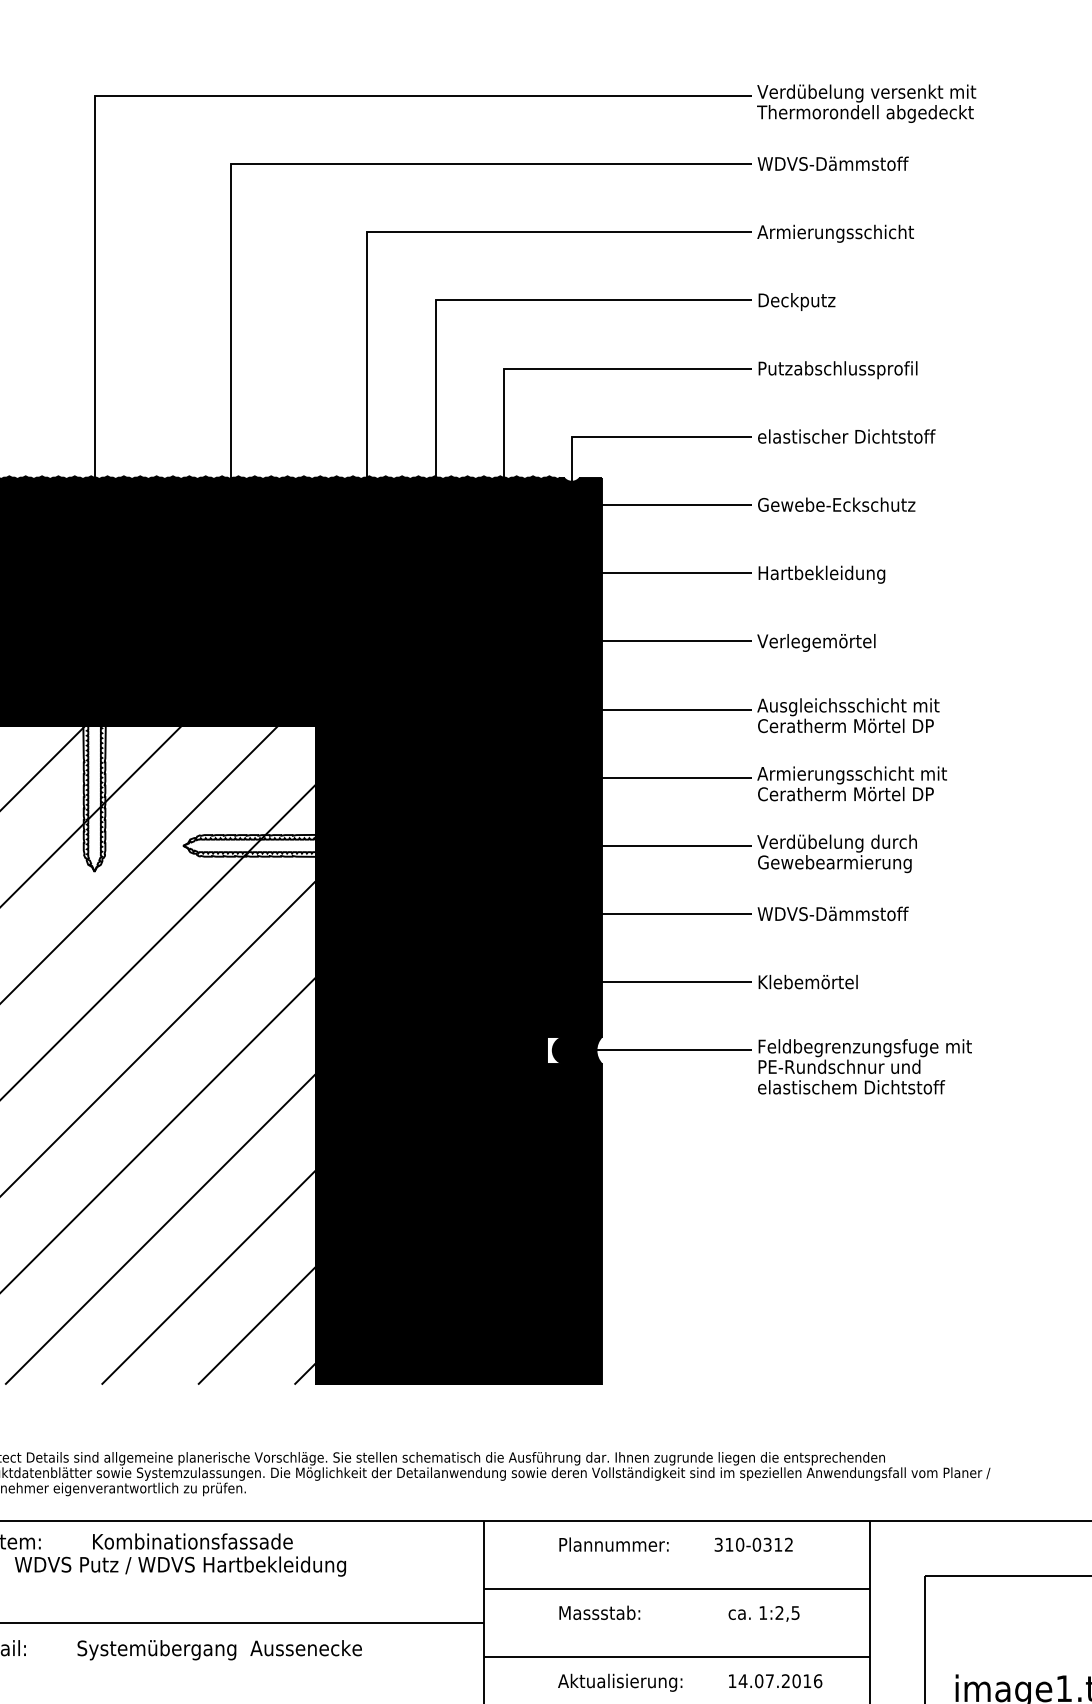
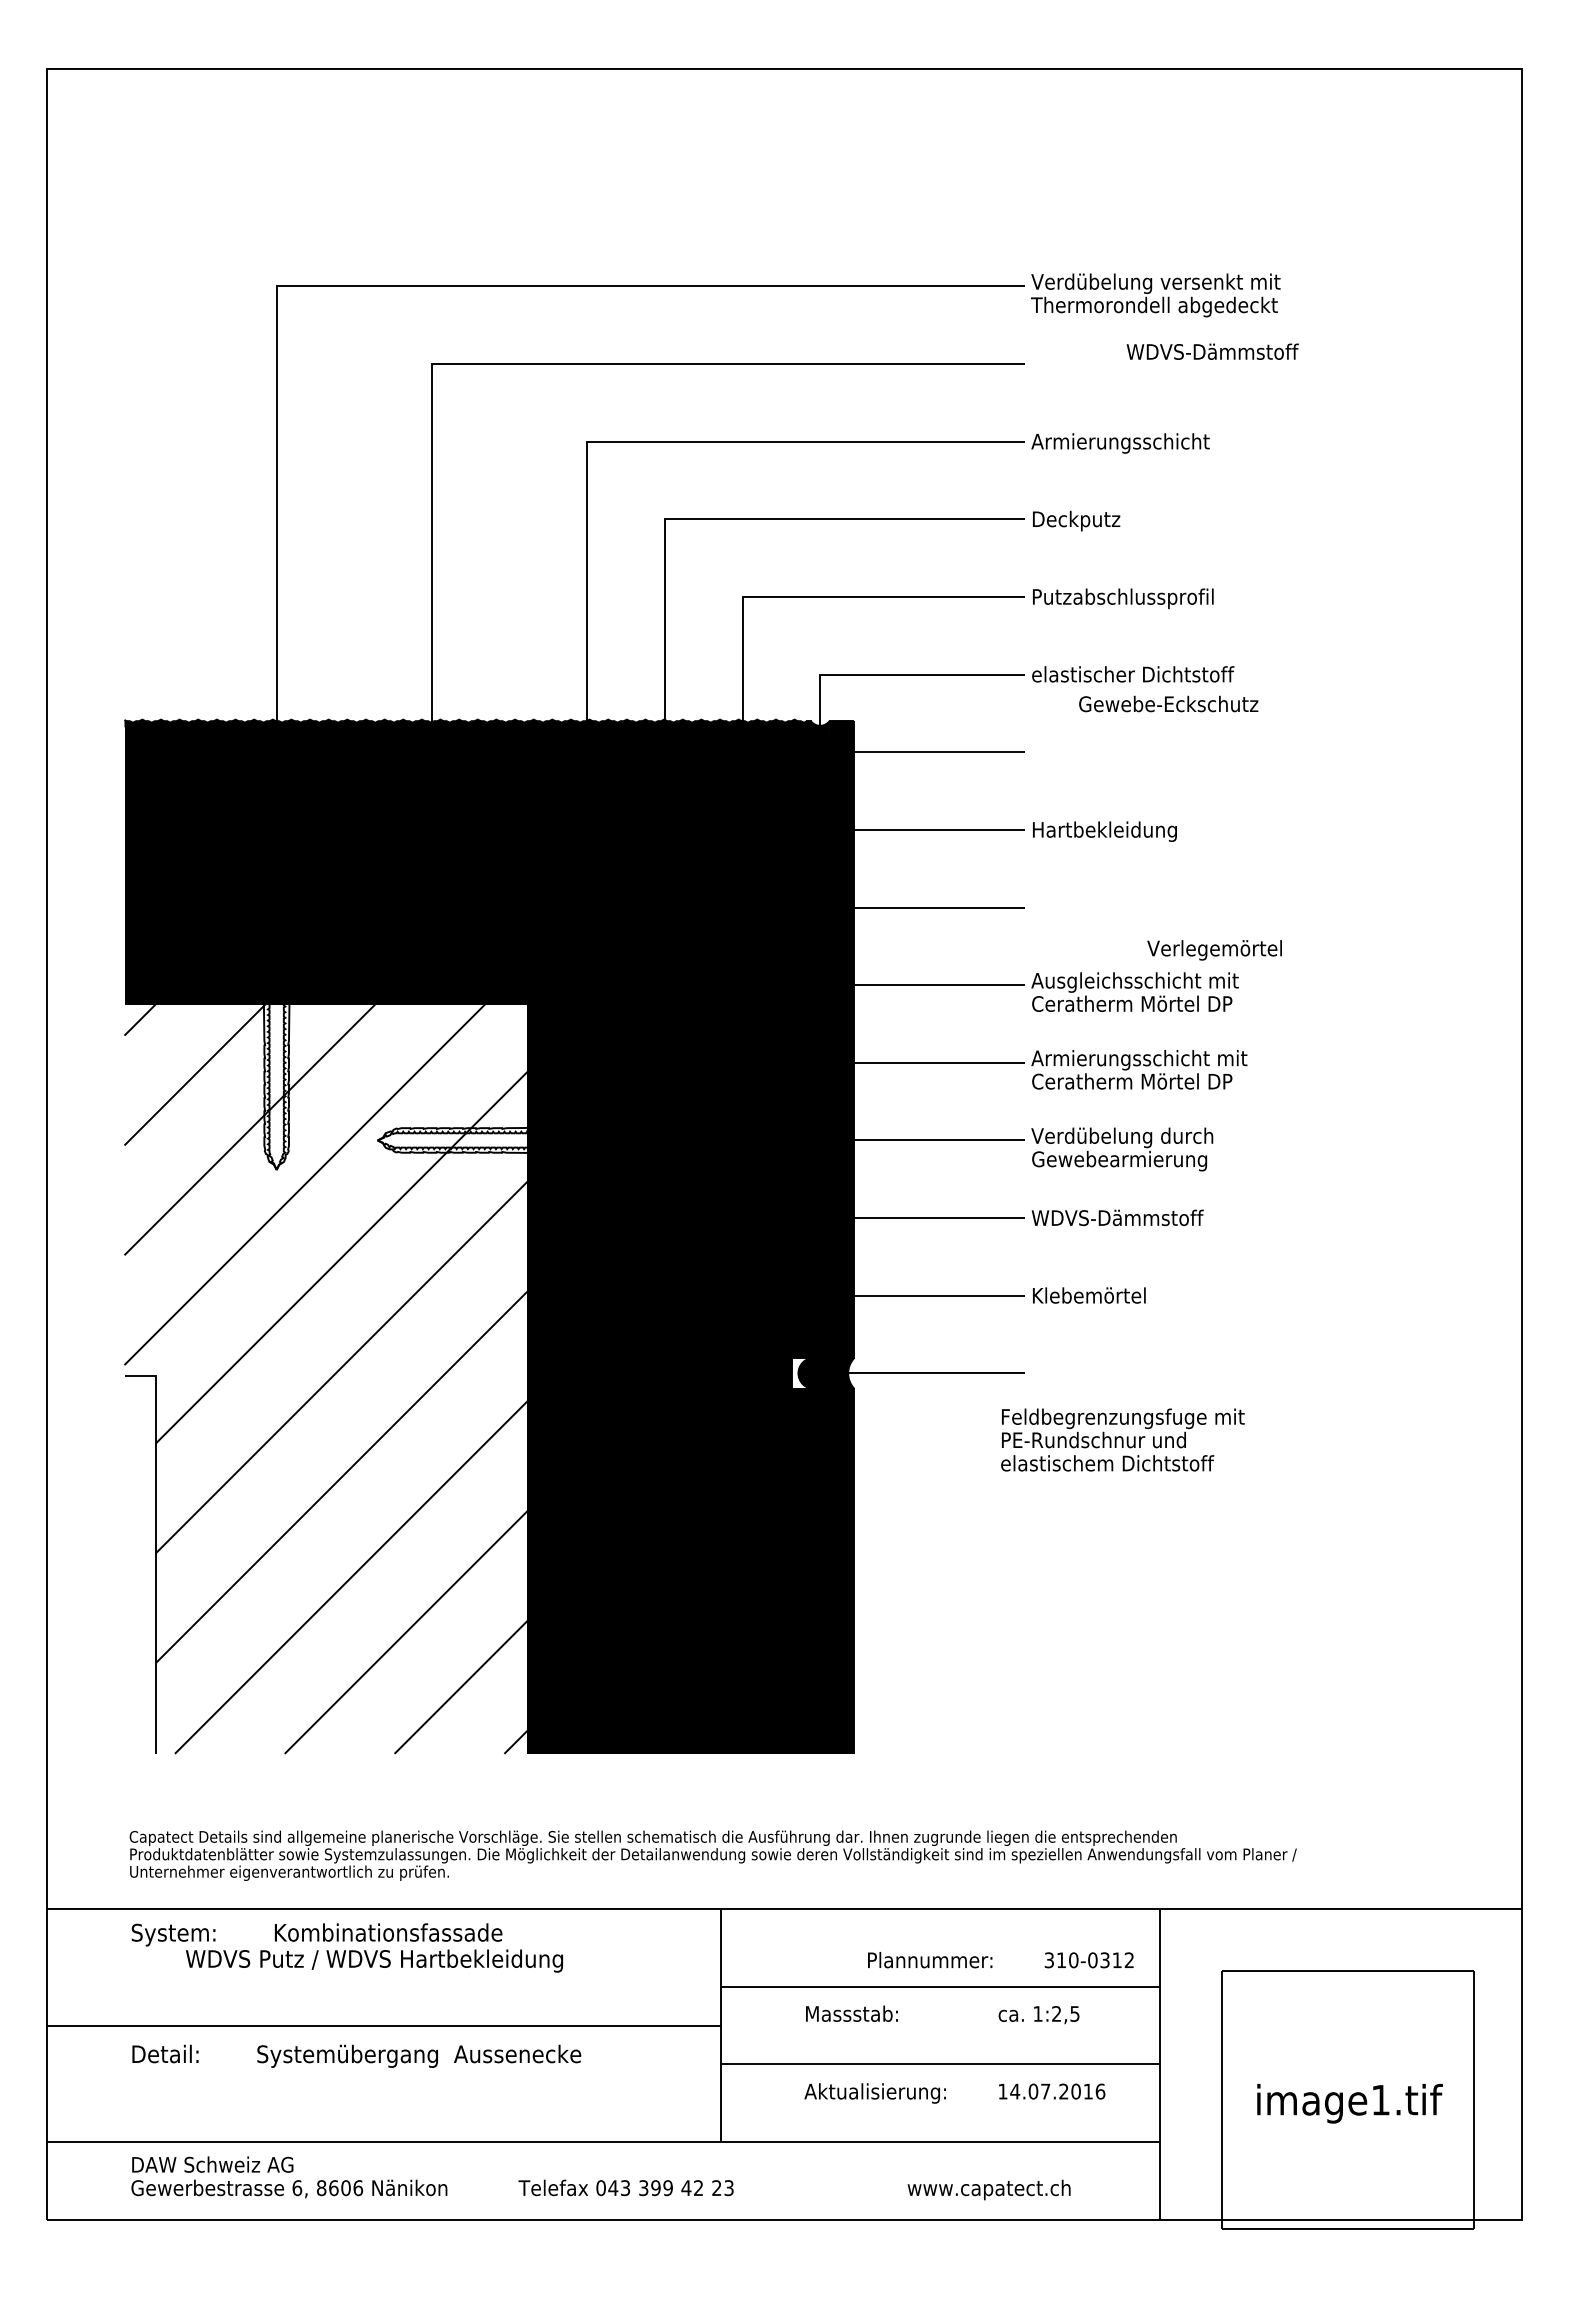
text: (832, 163) -> (1212, 351), moved
text: (836, 504) -> (1168, 703), moved
text: (816, 643) -> (1214, 950), moved
text: (864, 1066) -> (1122, 1439), moved
text: (675, 1544) -> (1000, 1960), moved

